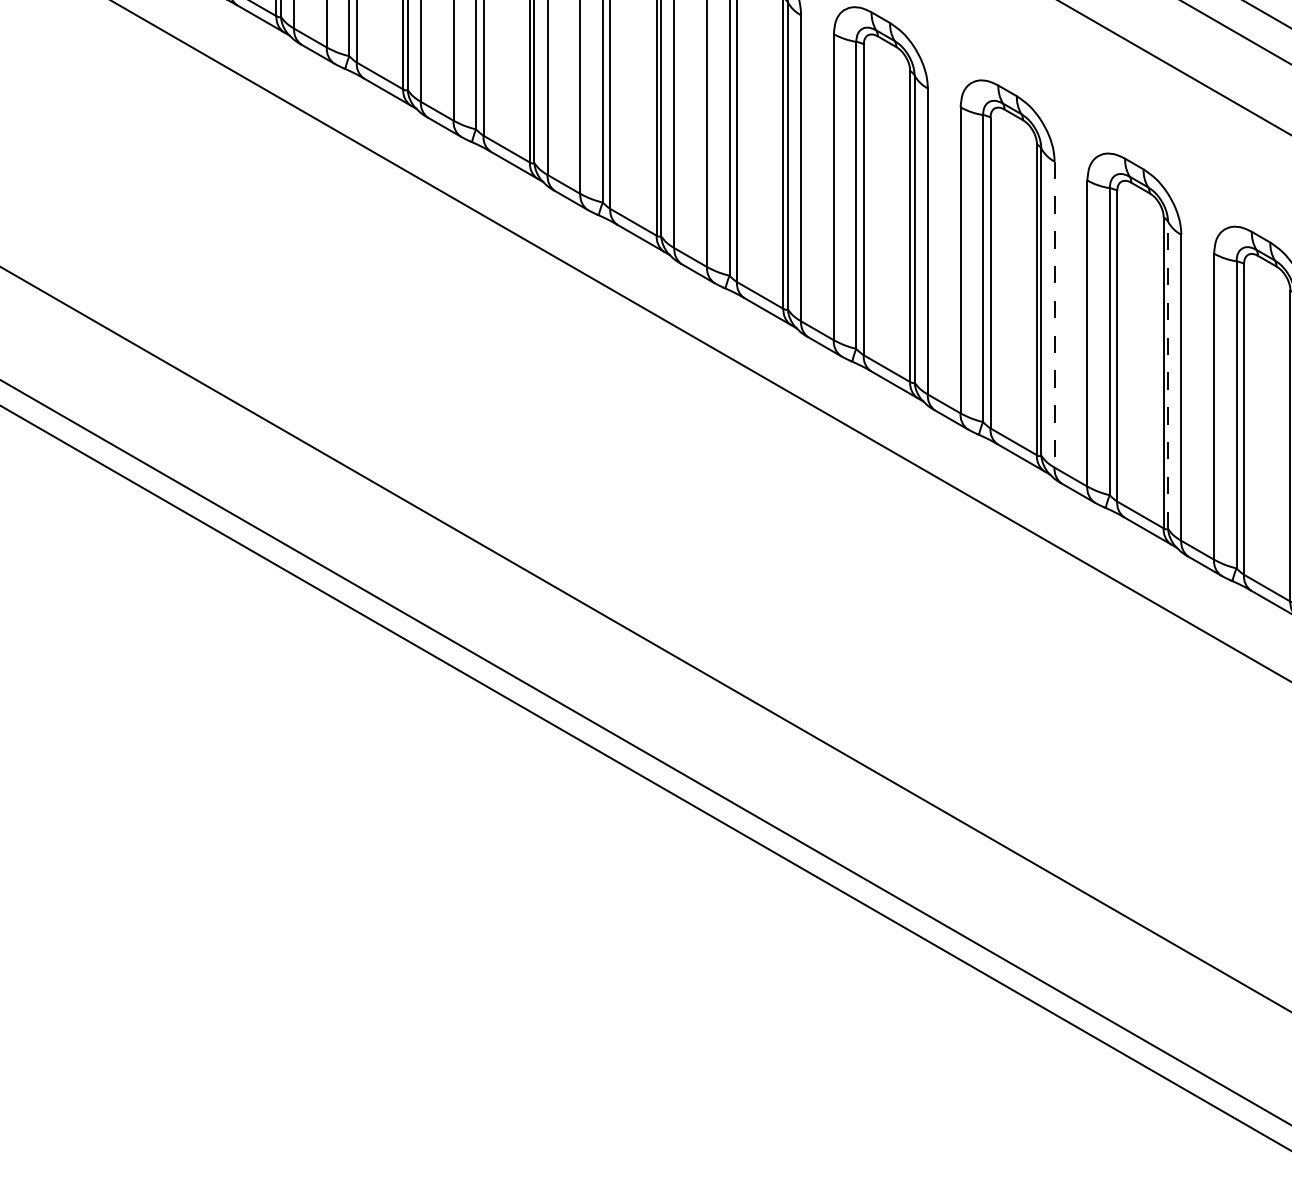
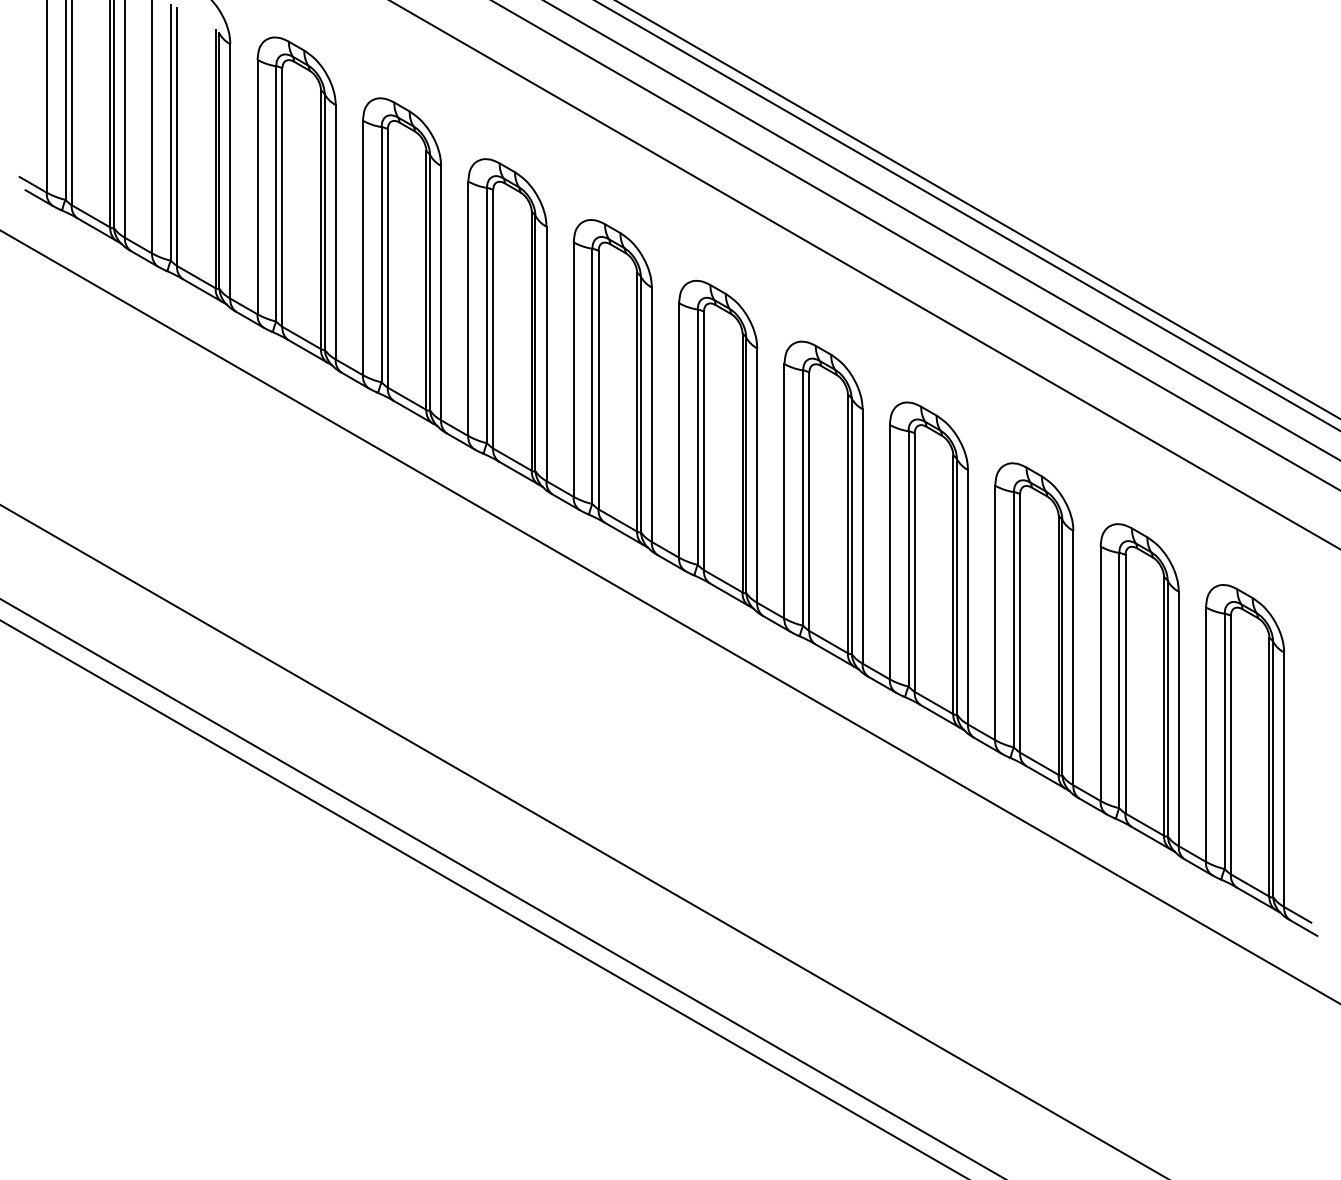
line: (1054, 314) -> (862, 536), dashed -> solid
line: (1168, 374) -> (957, 586), dashed -> solid

